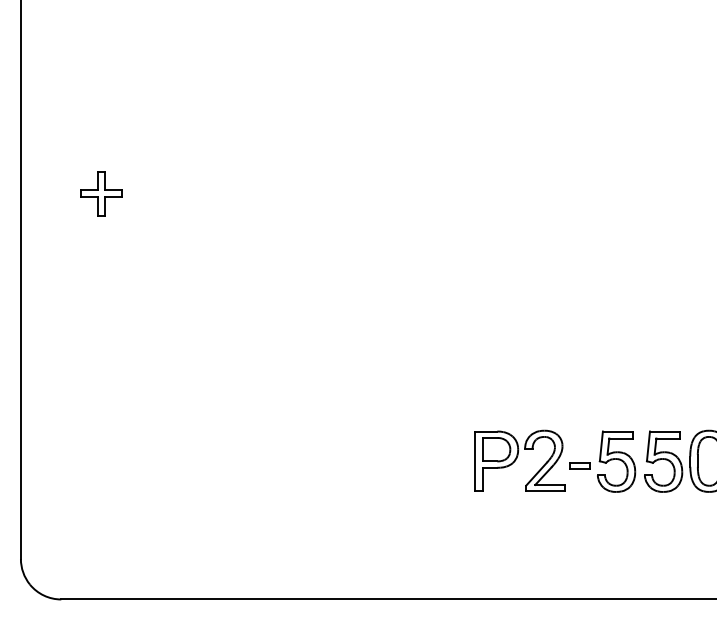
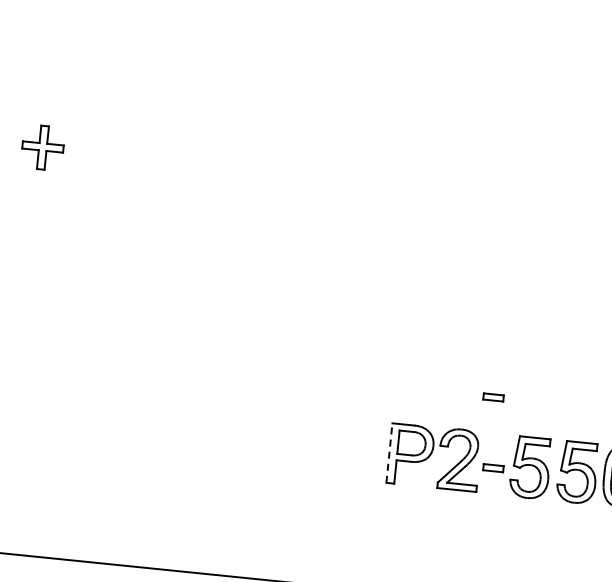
part: (572, 395) -> (493, 397), added
line: (475, 461) -> (389, 453), solid -> dashed

